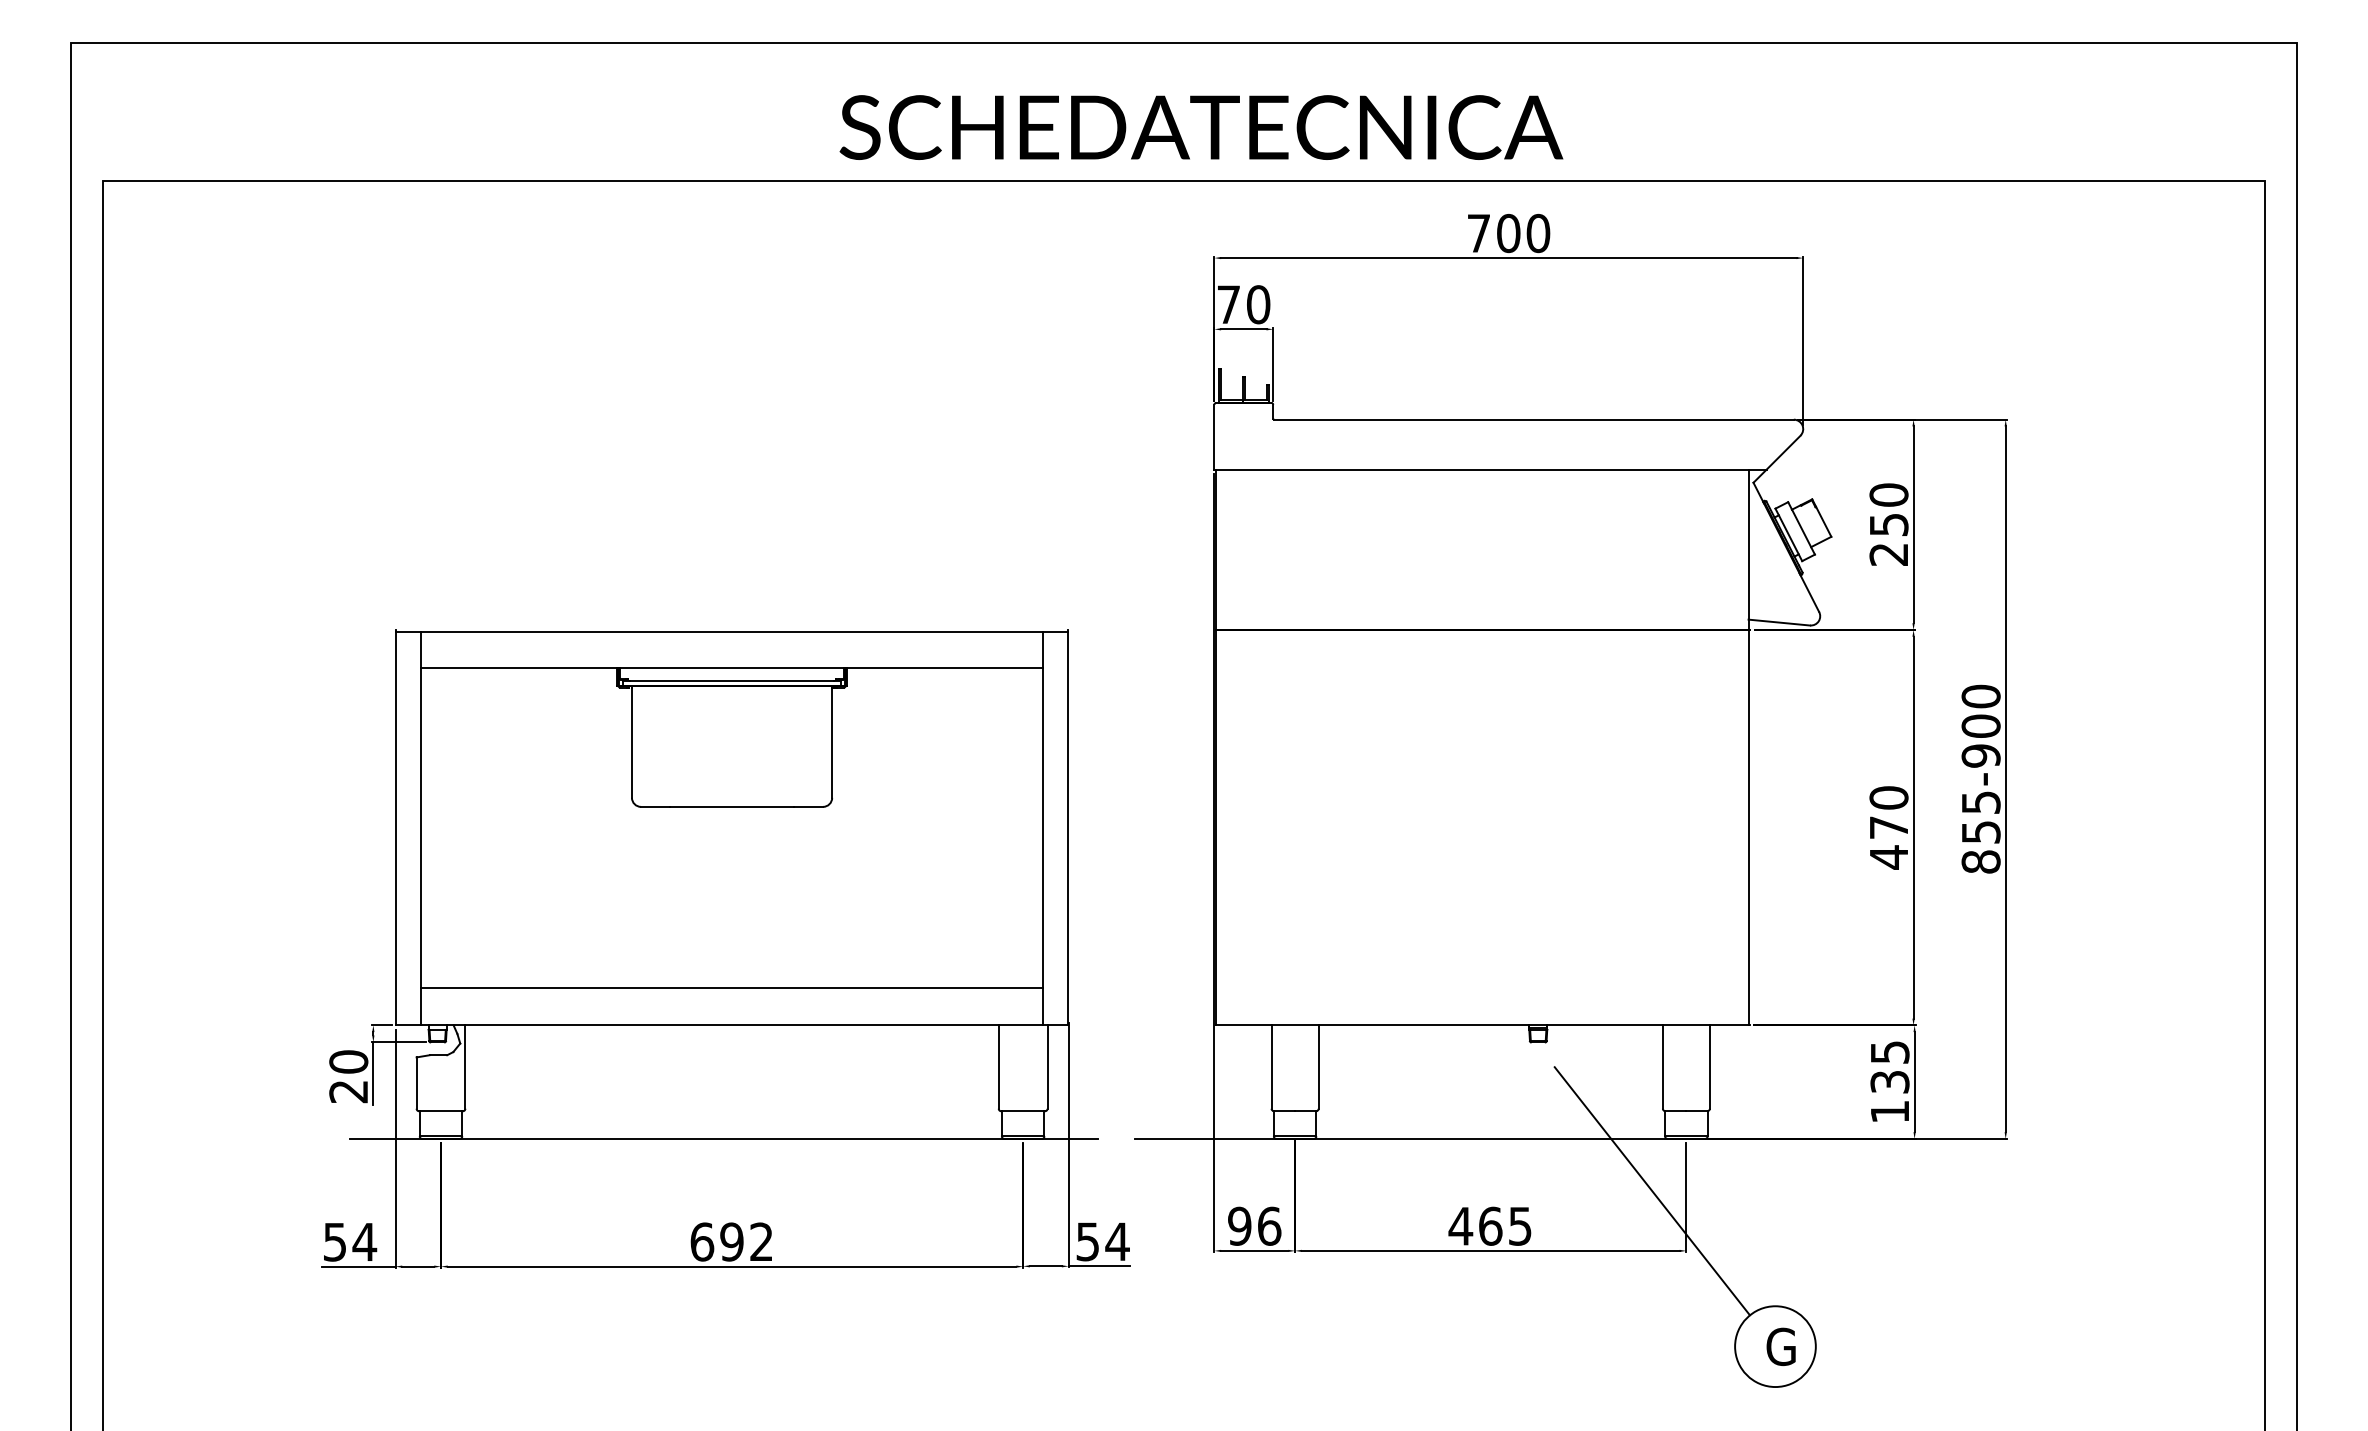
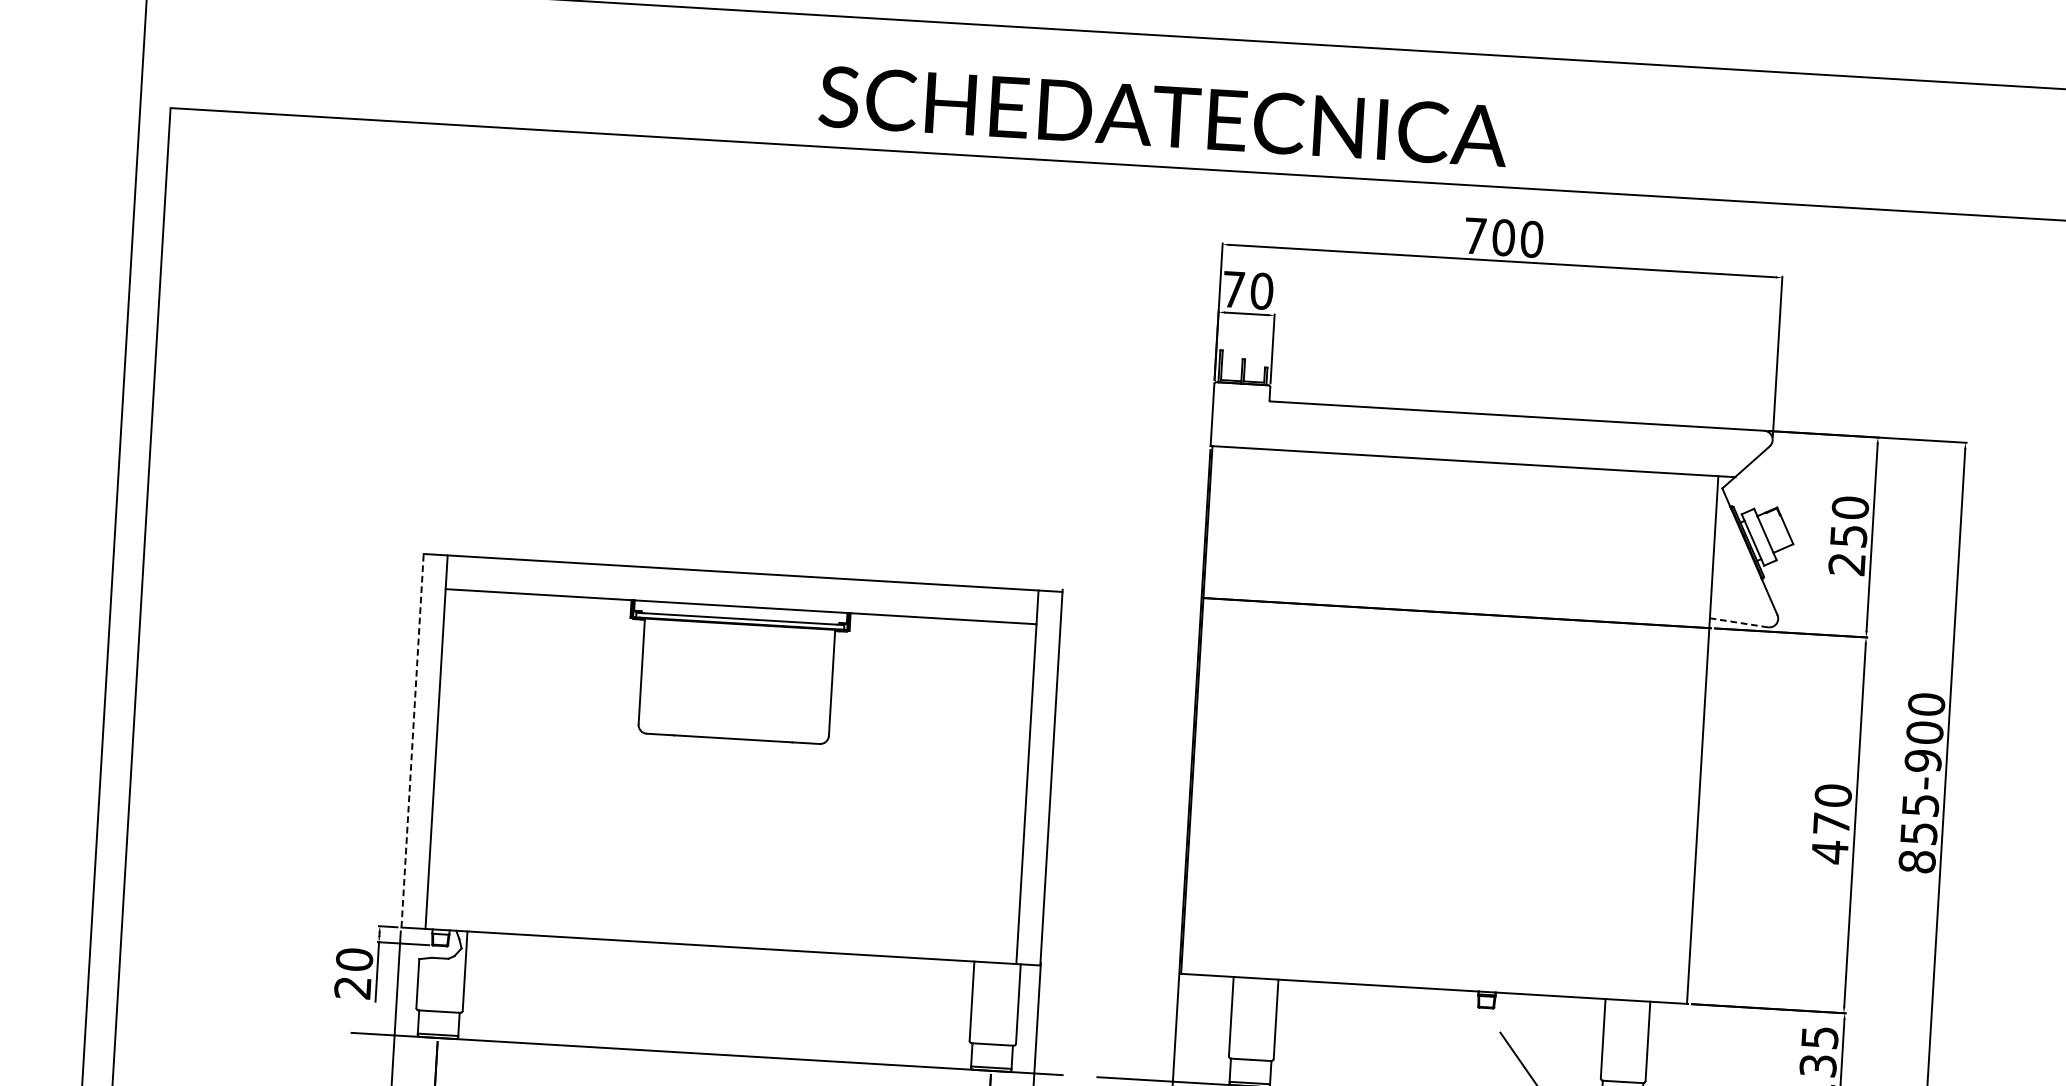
text: (1201, 127) -> (1163, 116), moved
line: (1779, 622) -> (1739, 622), solid -> dashed
line: (396, 827) -> (413, 739), solid -> dashed
line: (731, 987) -> (722, 910), removed

